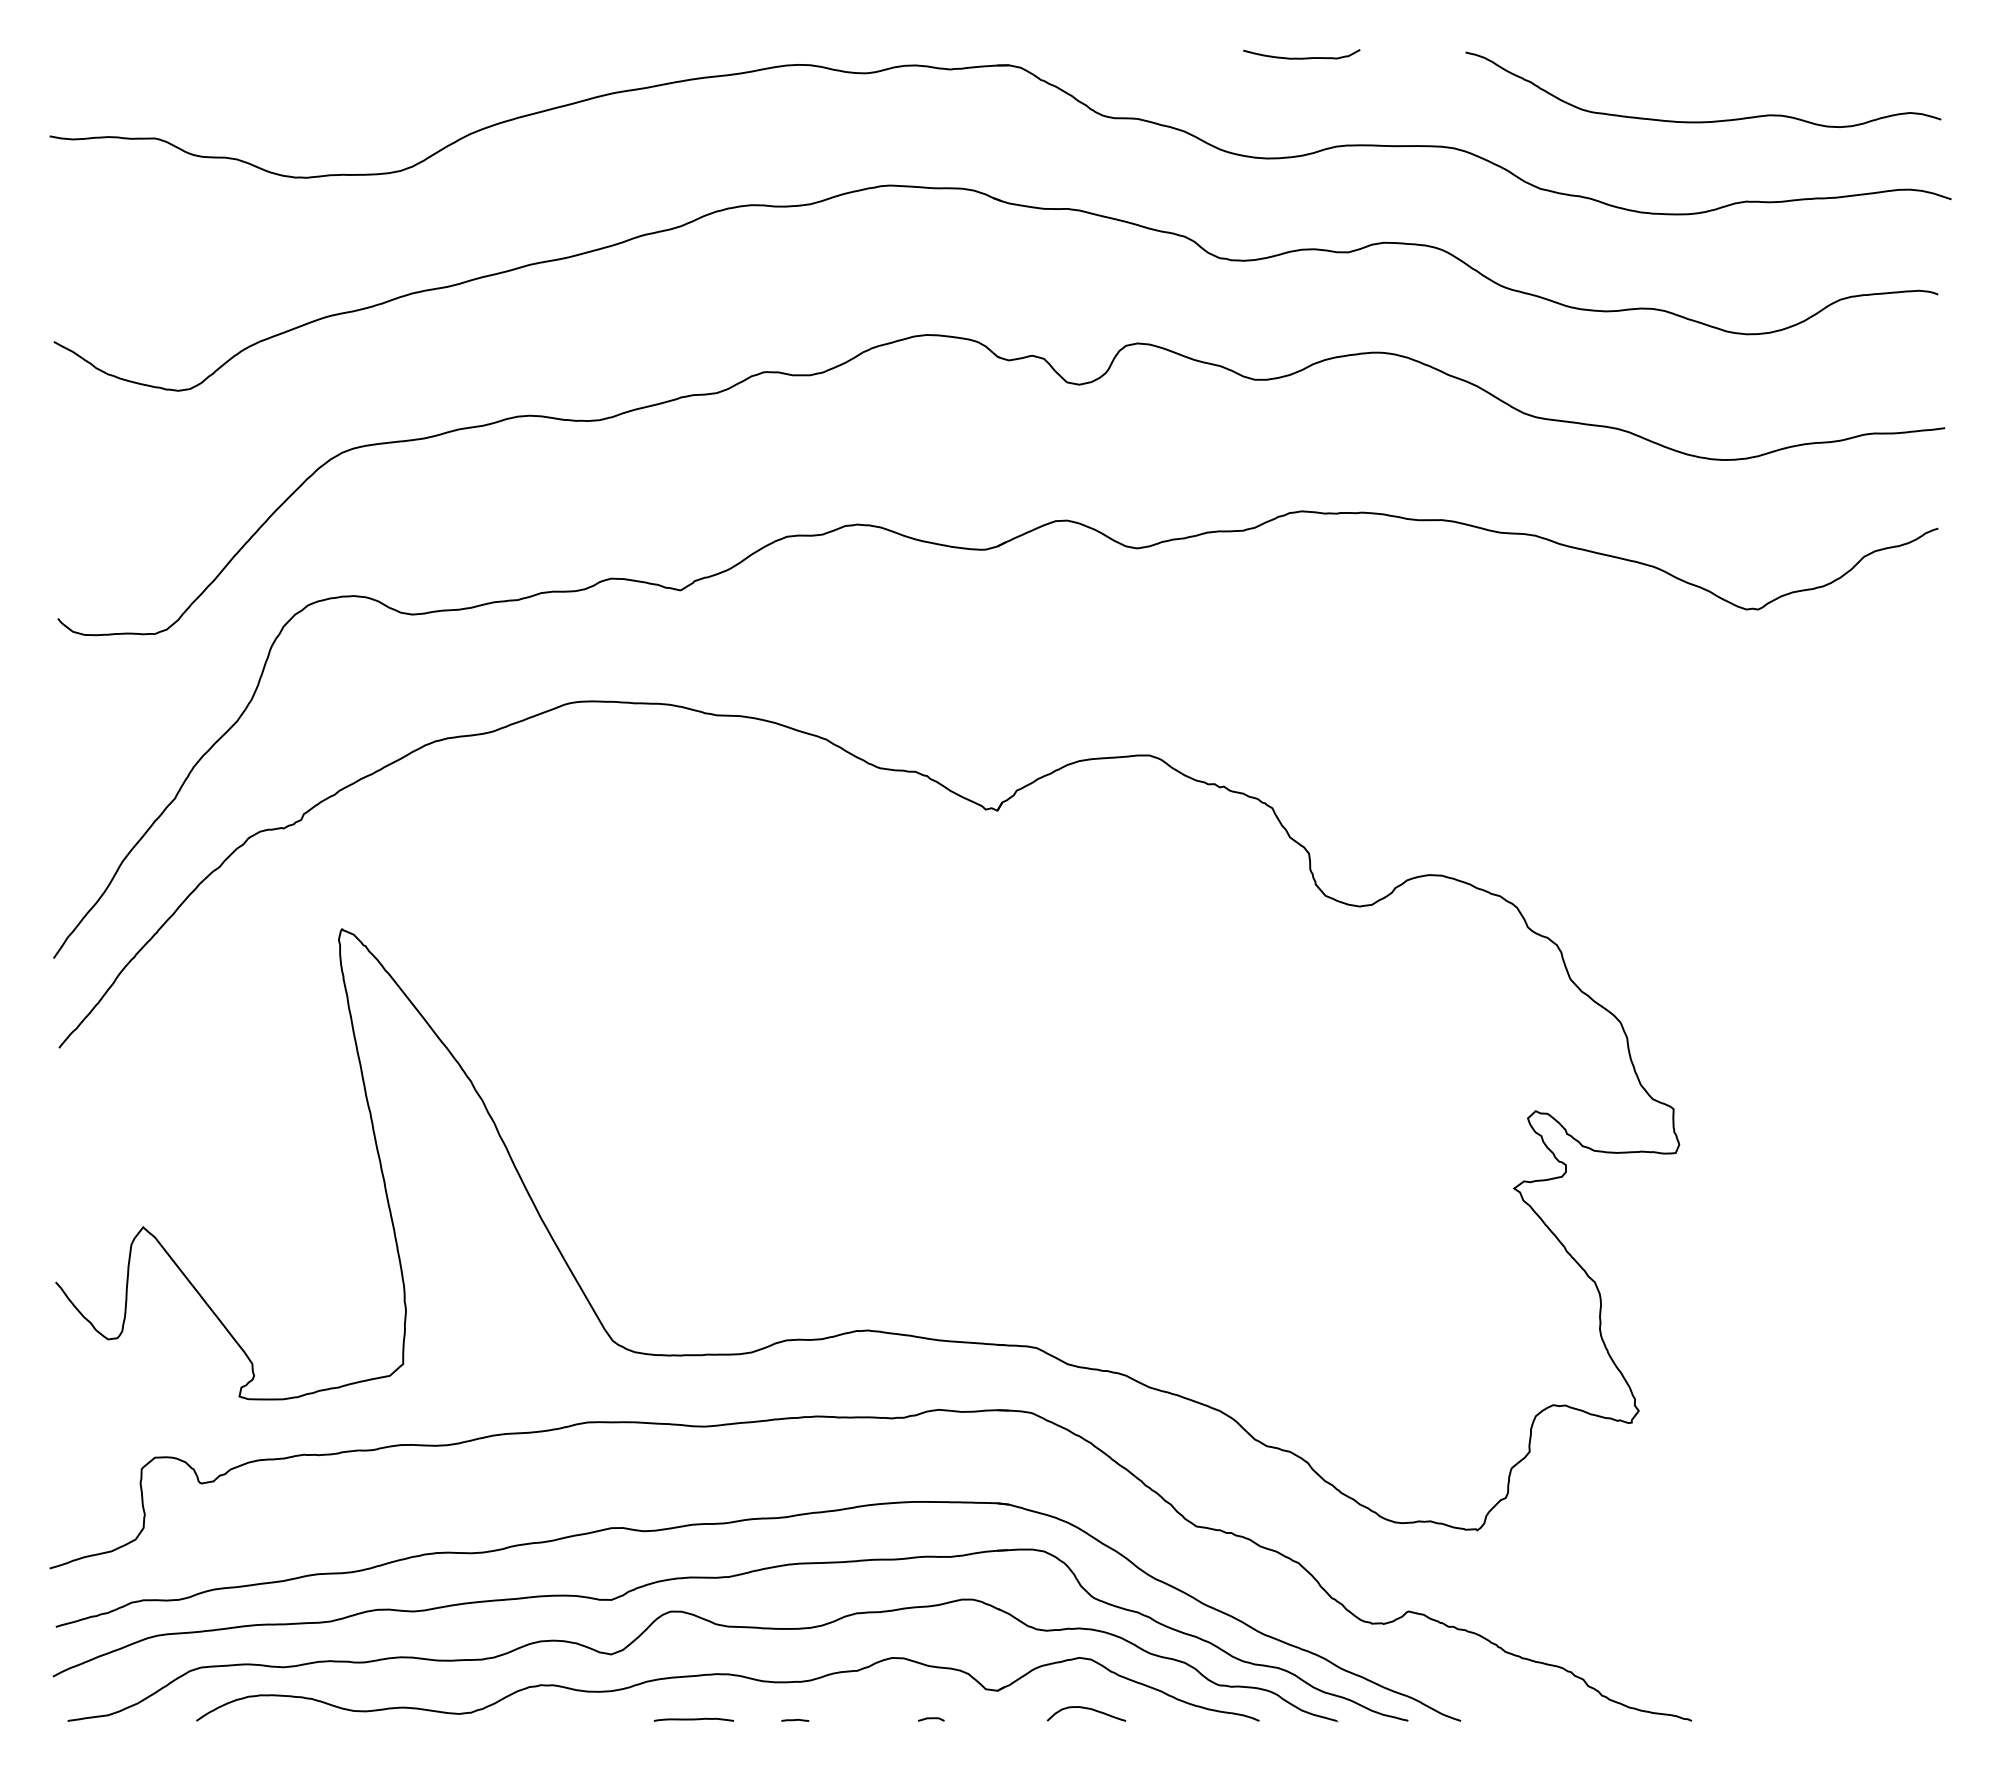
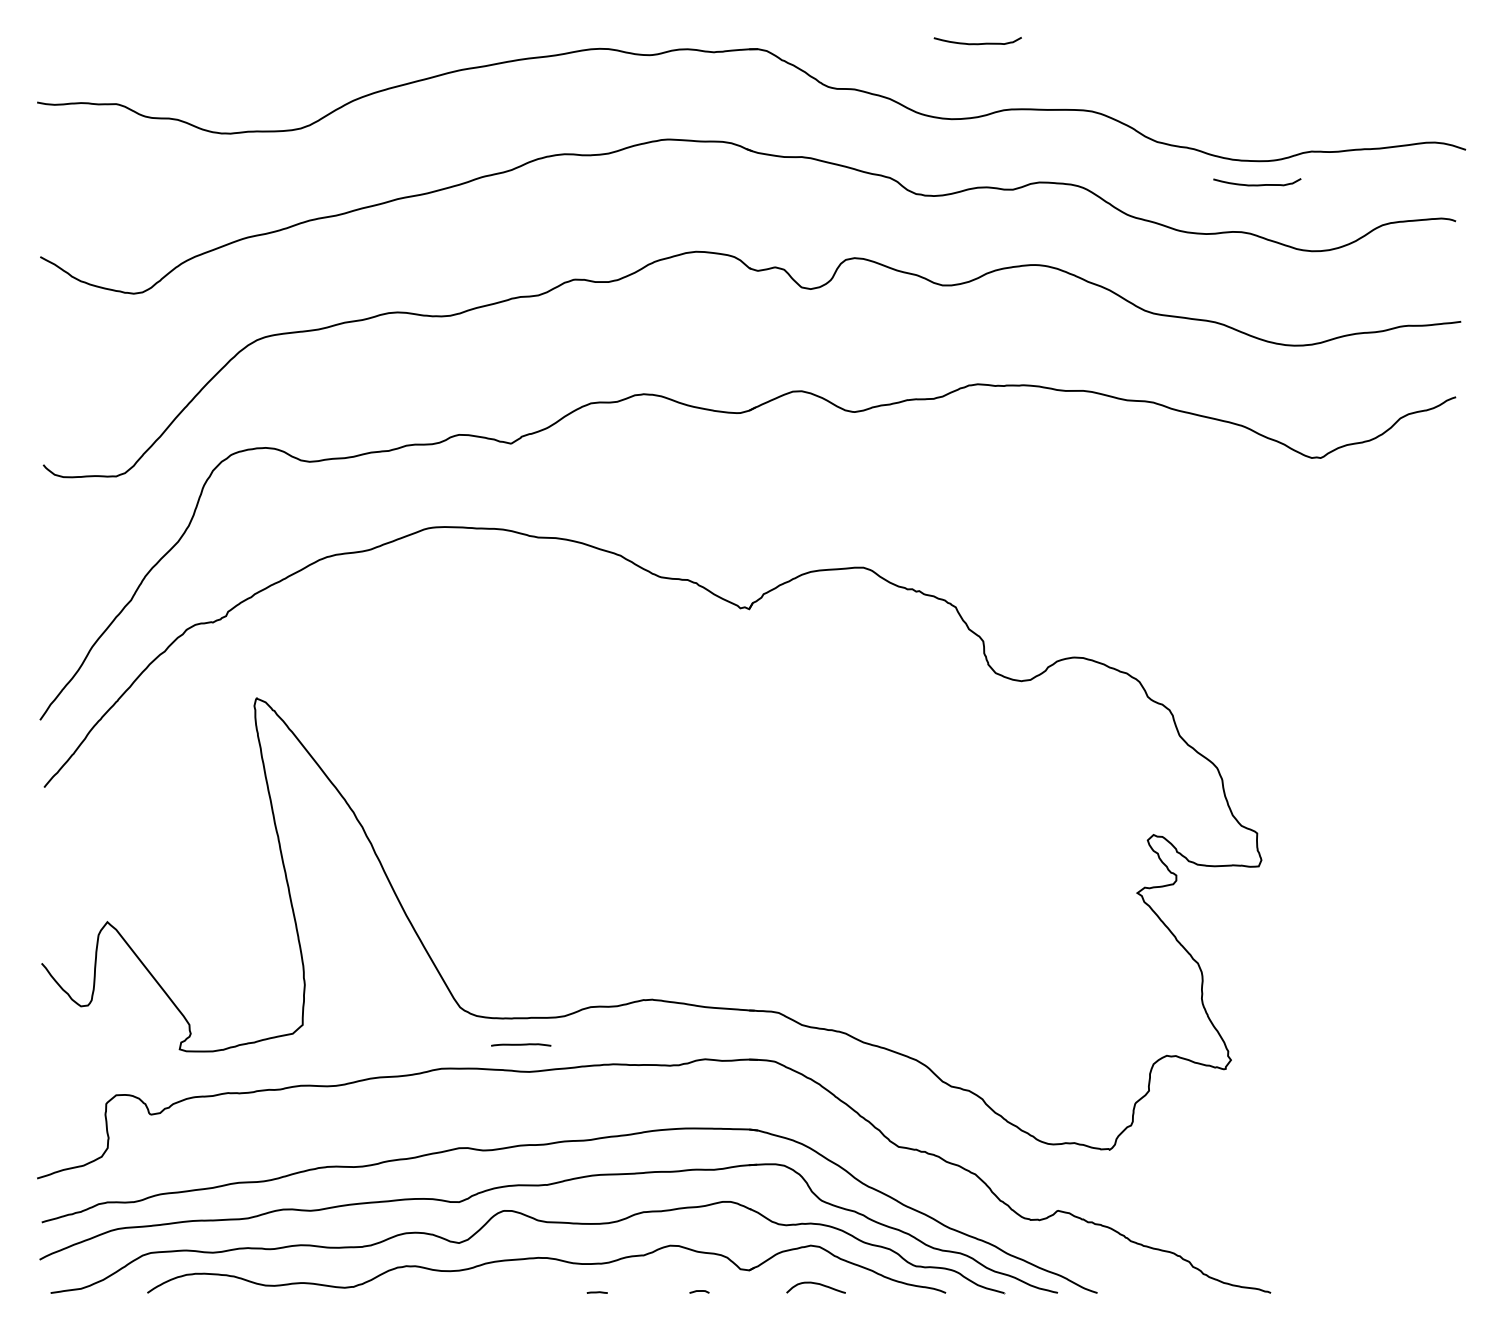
curve: (1703, 121) -> (1279, 91), removed
curve: (1673, 245) -> (1257, 184), added
curve: (693, 1719) -> (520, 1044), moved

